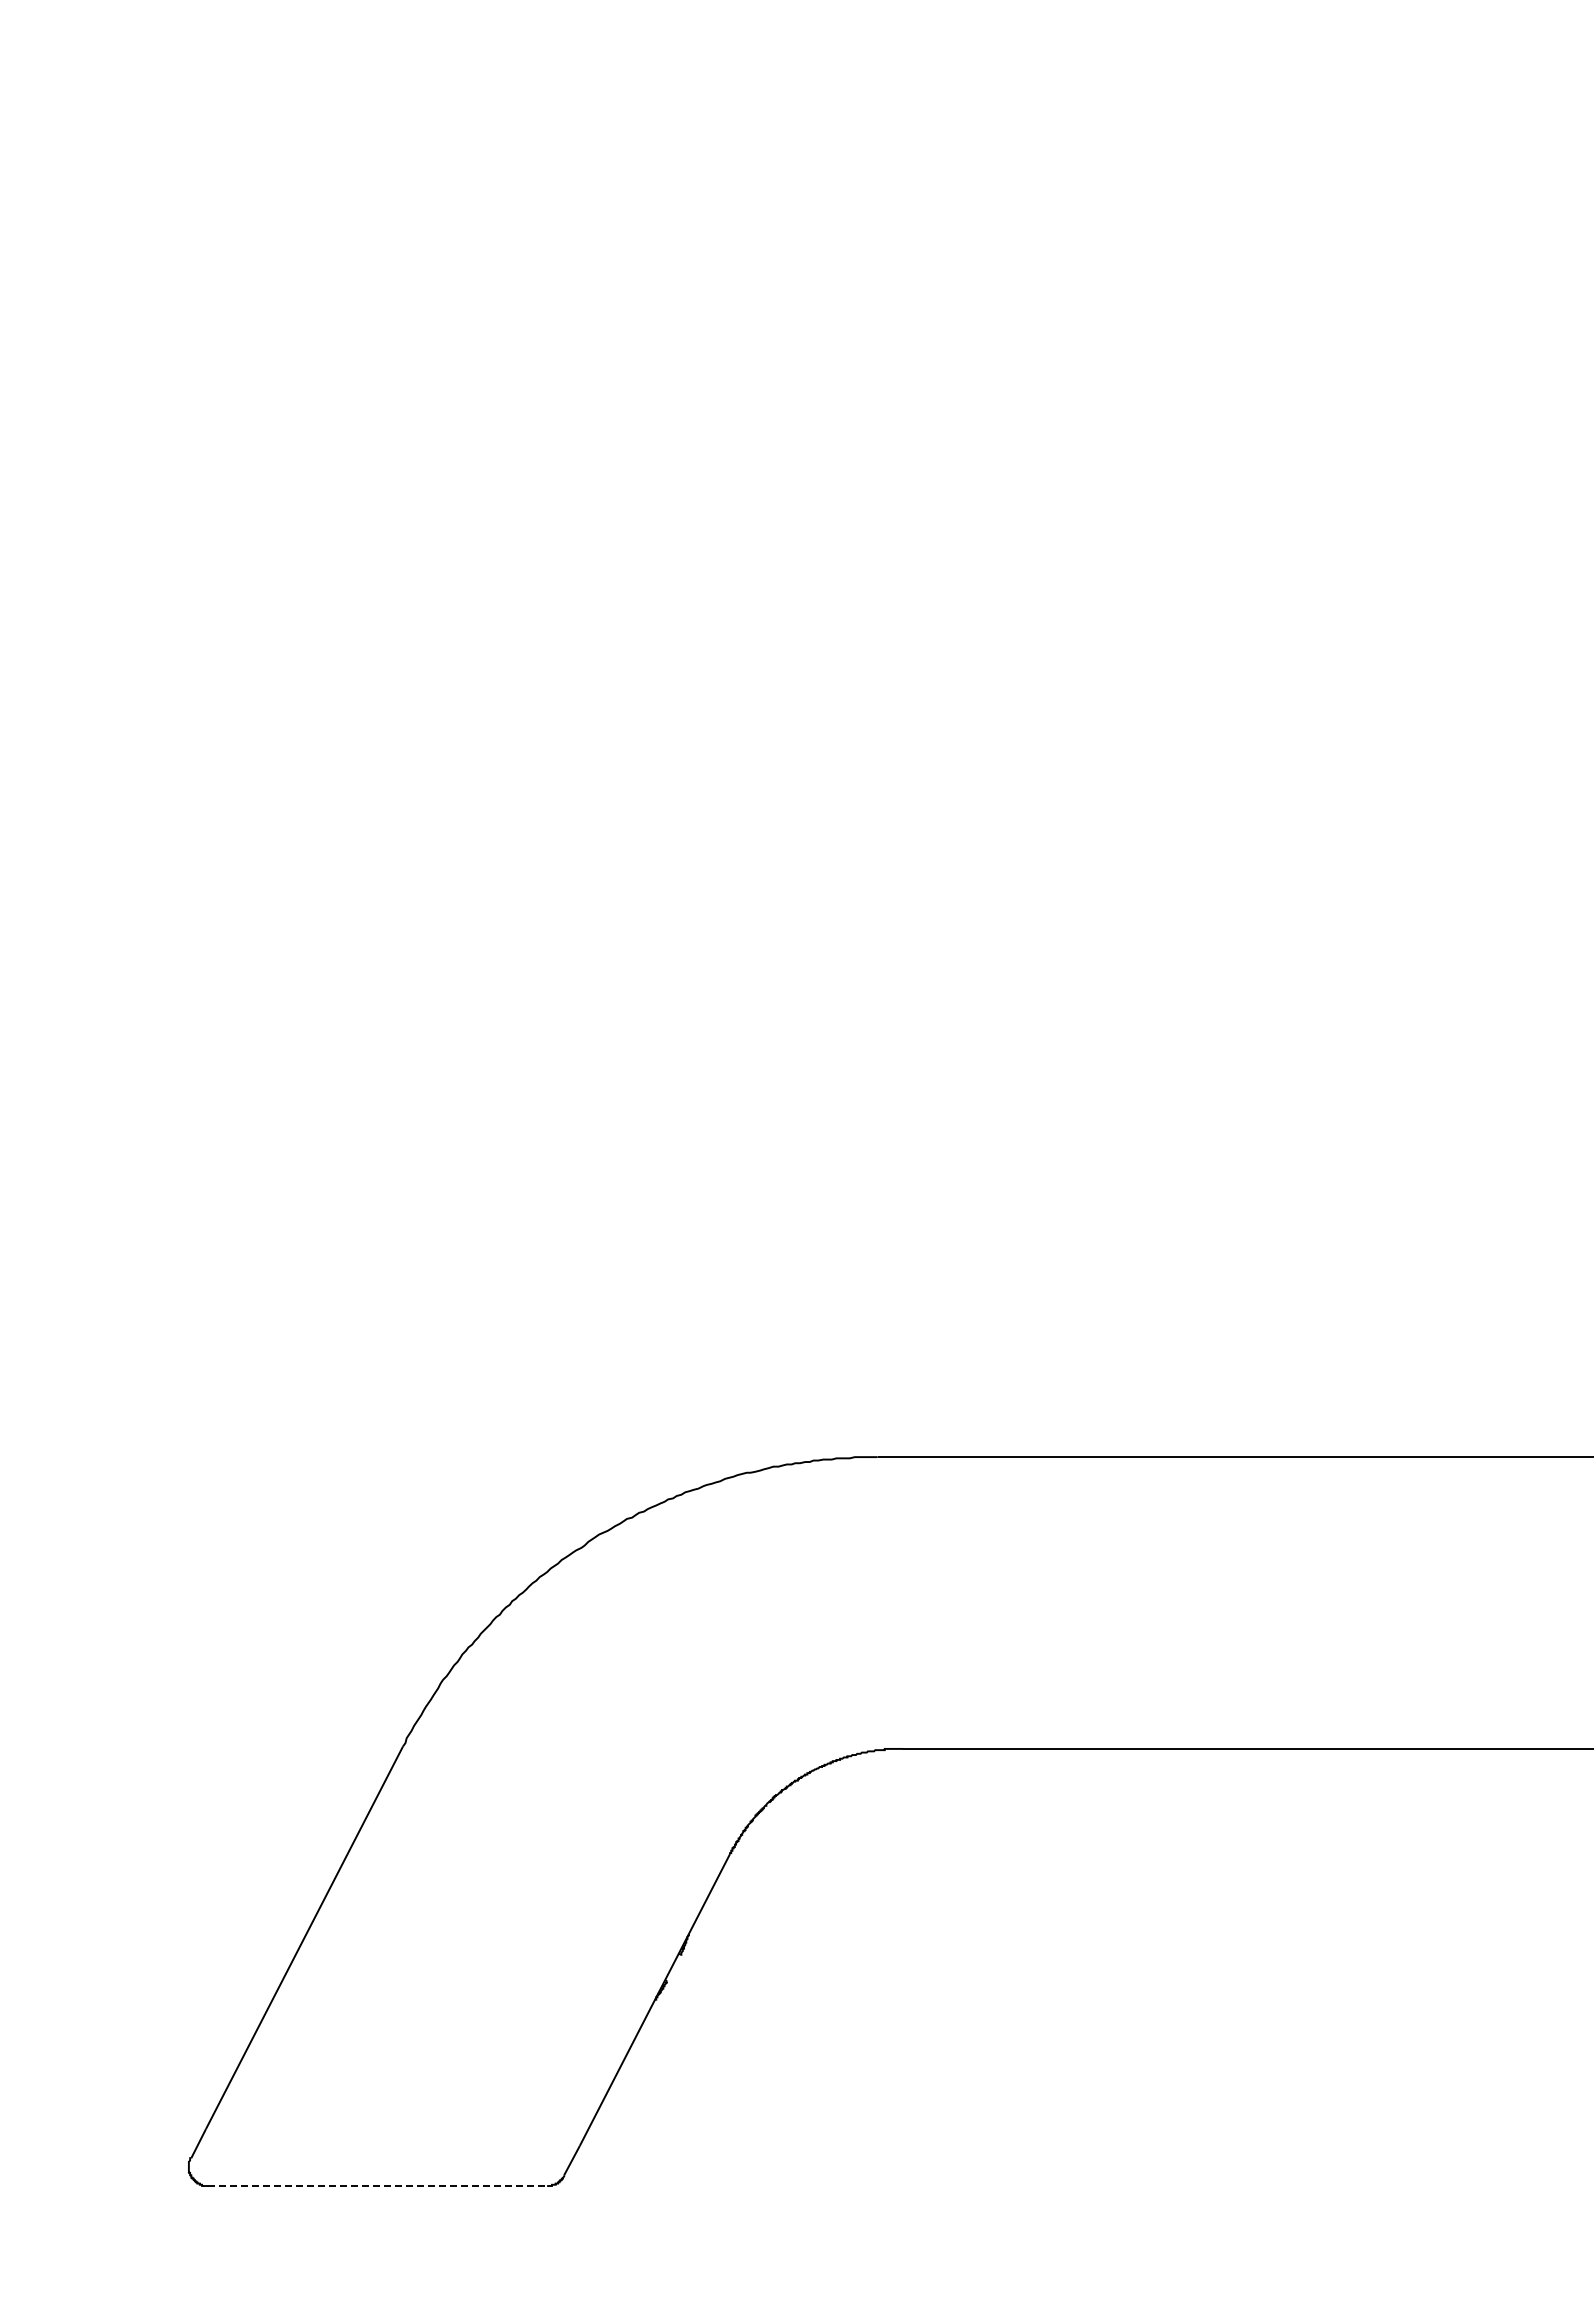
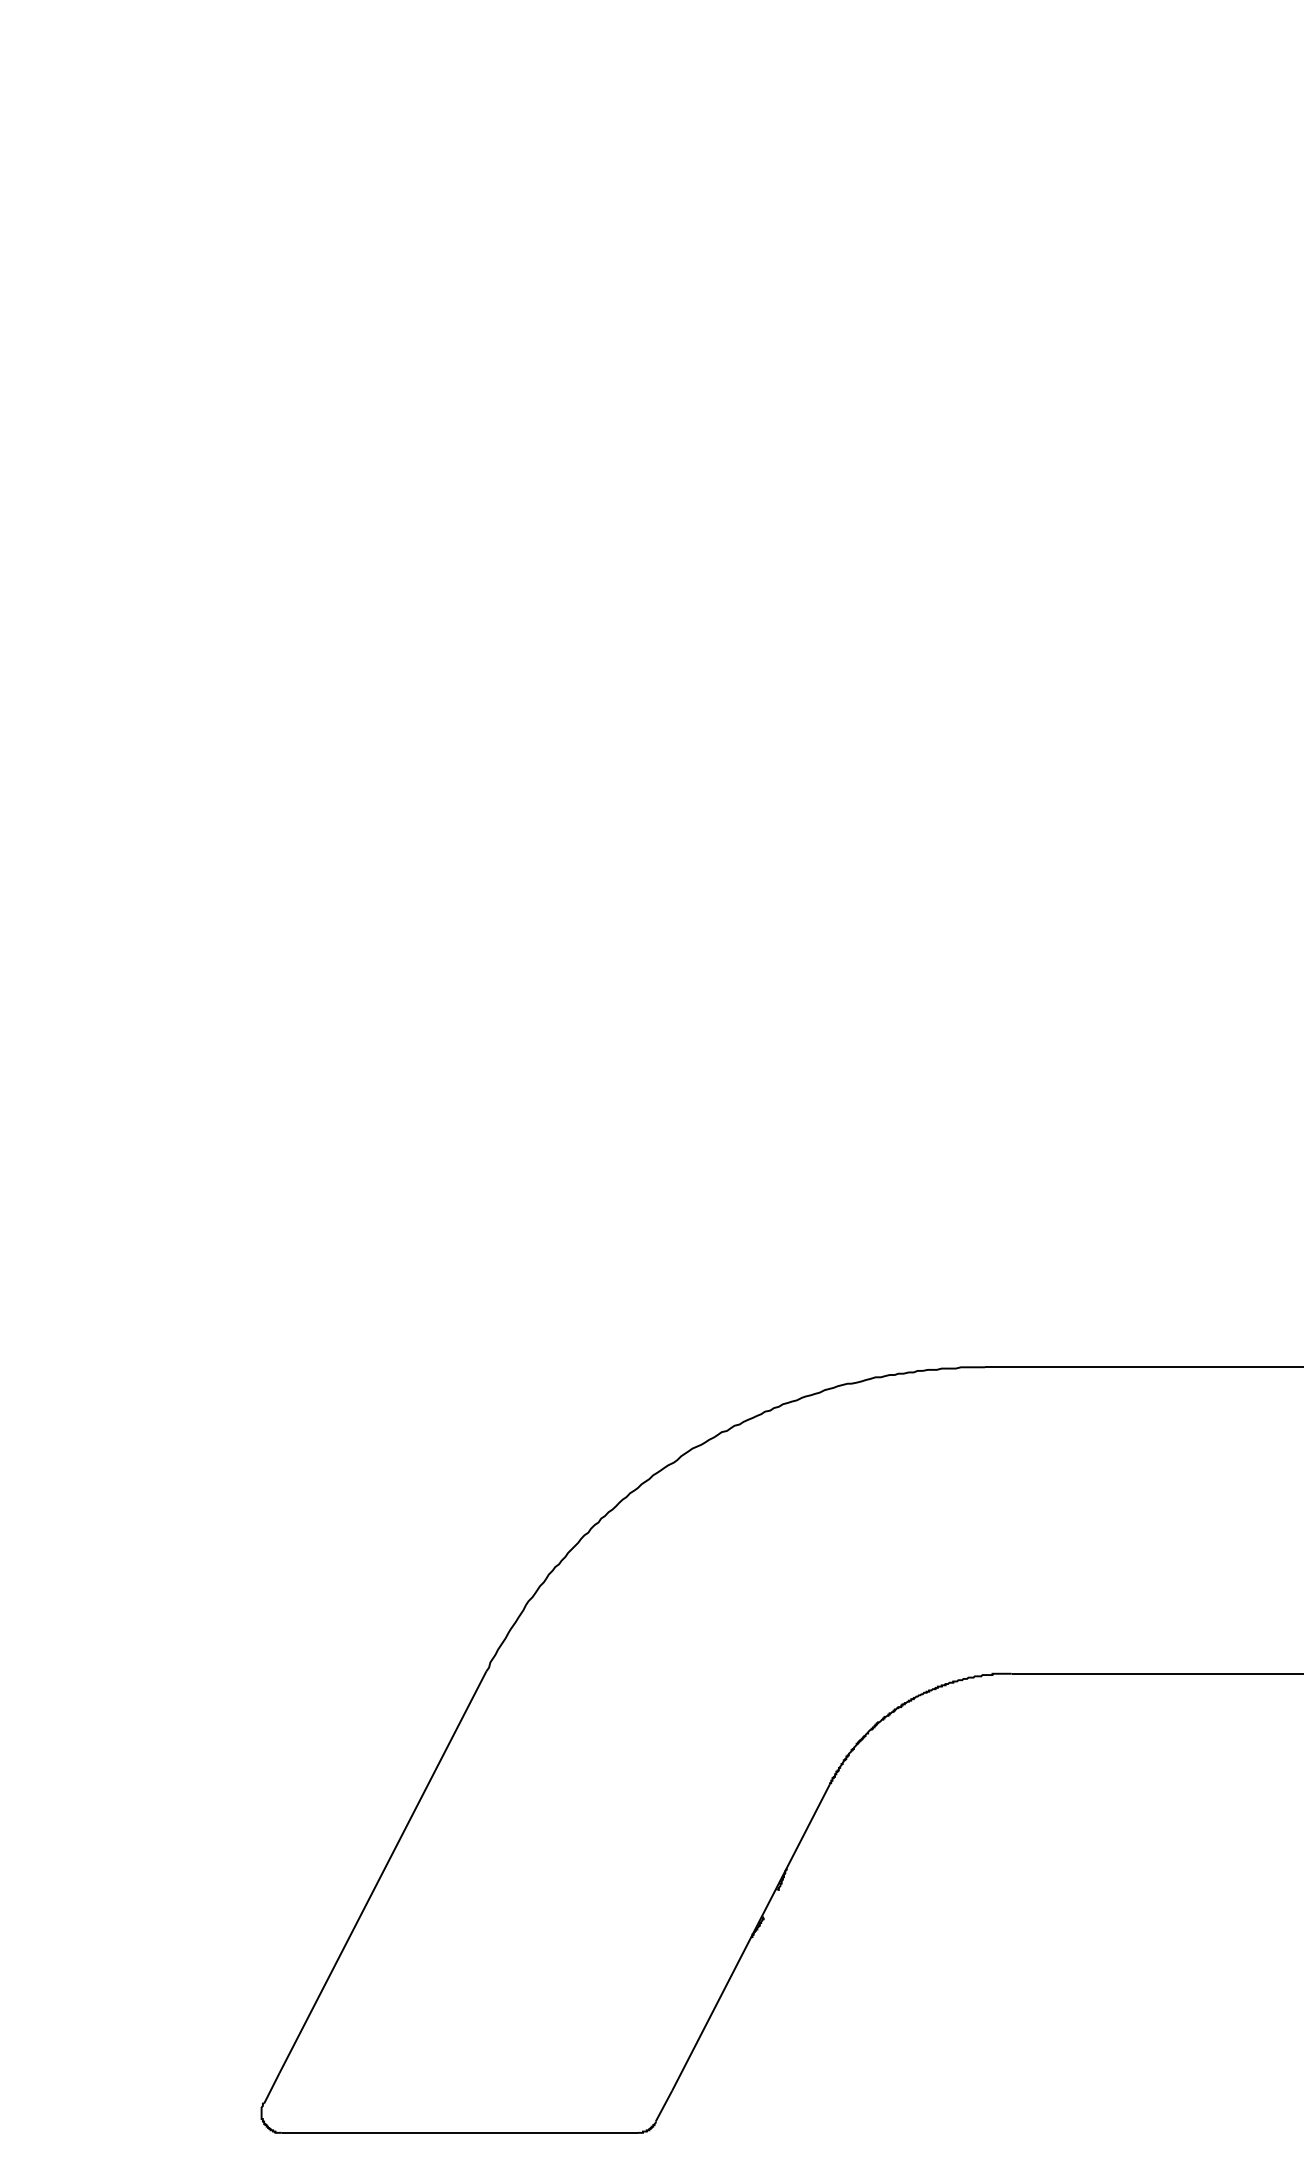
line: (378, 2186) -> (460, 2133), dashed -> solid

